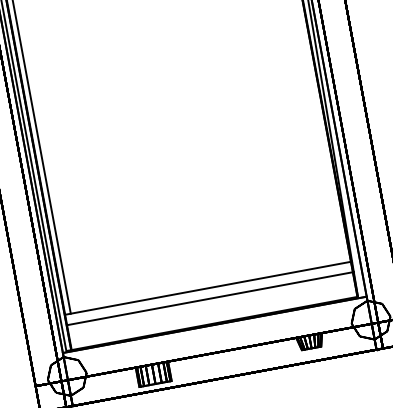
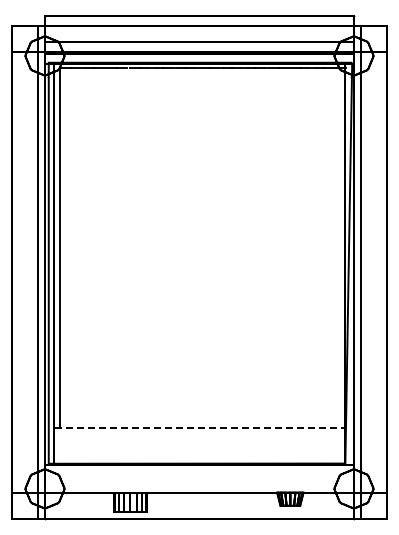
line: (208, 287) -> (200, 427), solid -> dashed
line: (209, 298) -> (199, 438), removed

